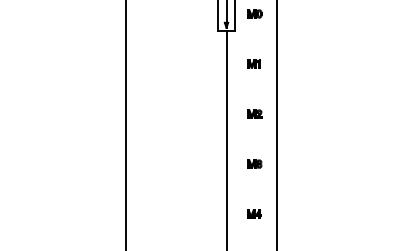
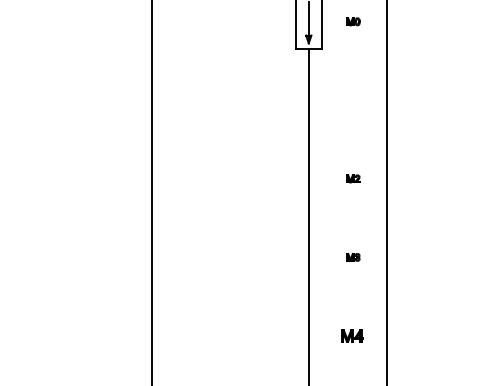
part: (254, 13) -> (352, 21), size x0.6
part: (253, 63) -> (351, 99), removed
part: (254, 113) -> (352, 178), size x0.6
part: (254, 163) -> (352, 256), size x0.6

